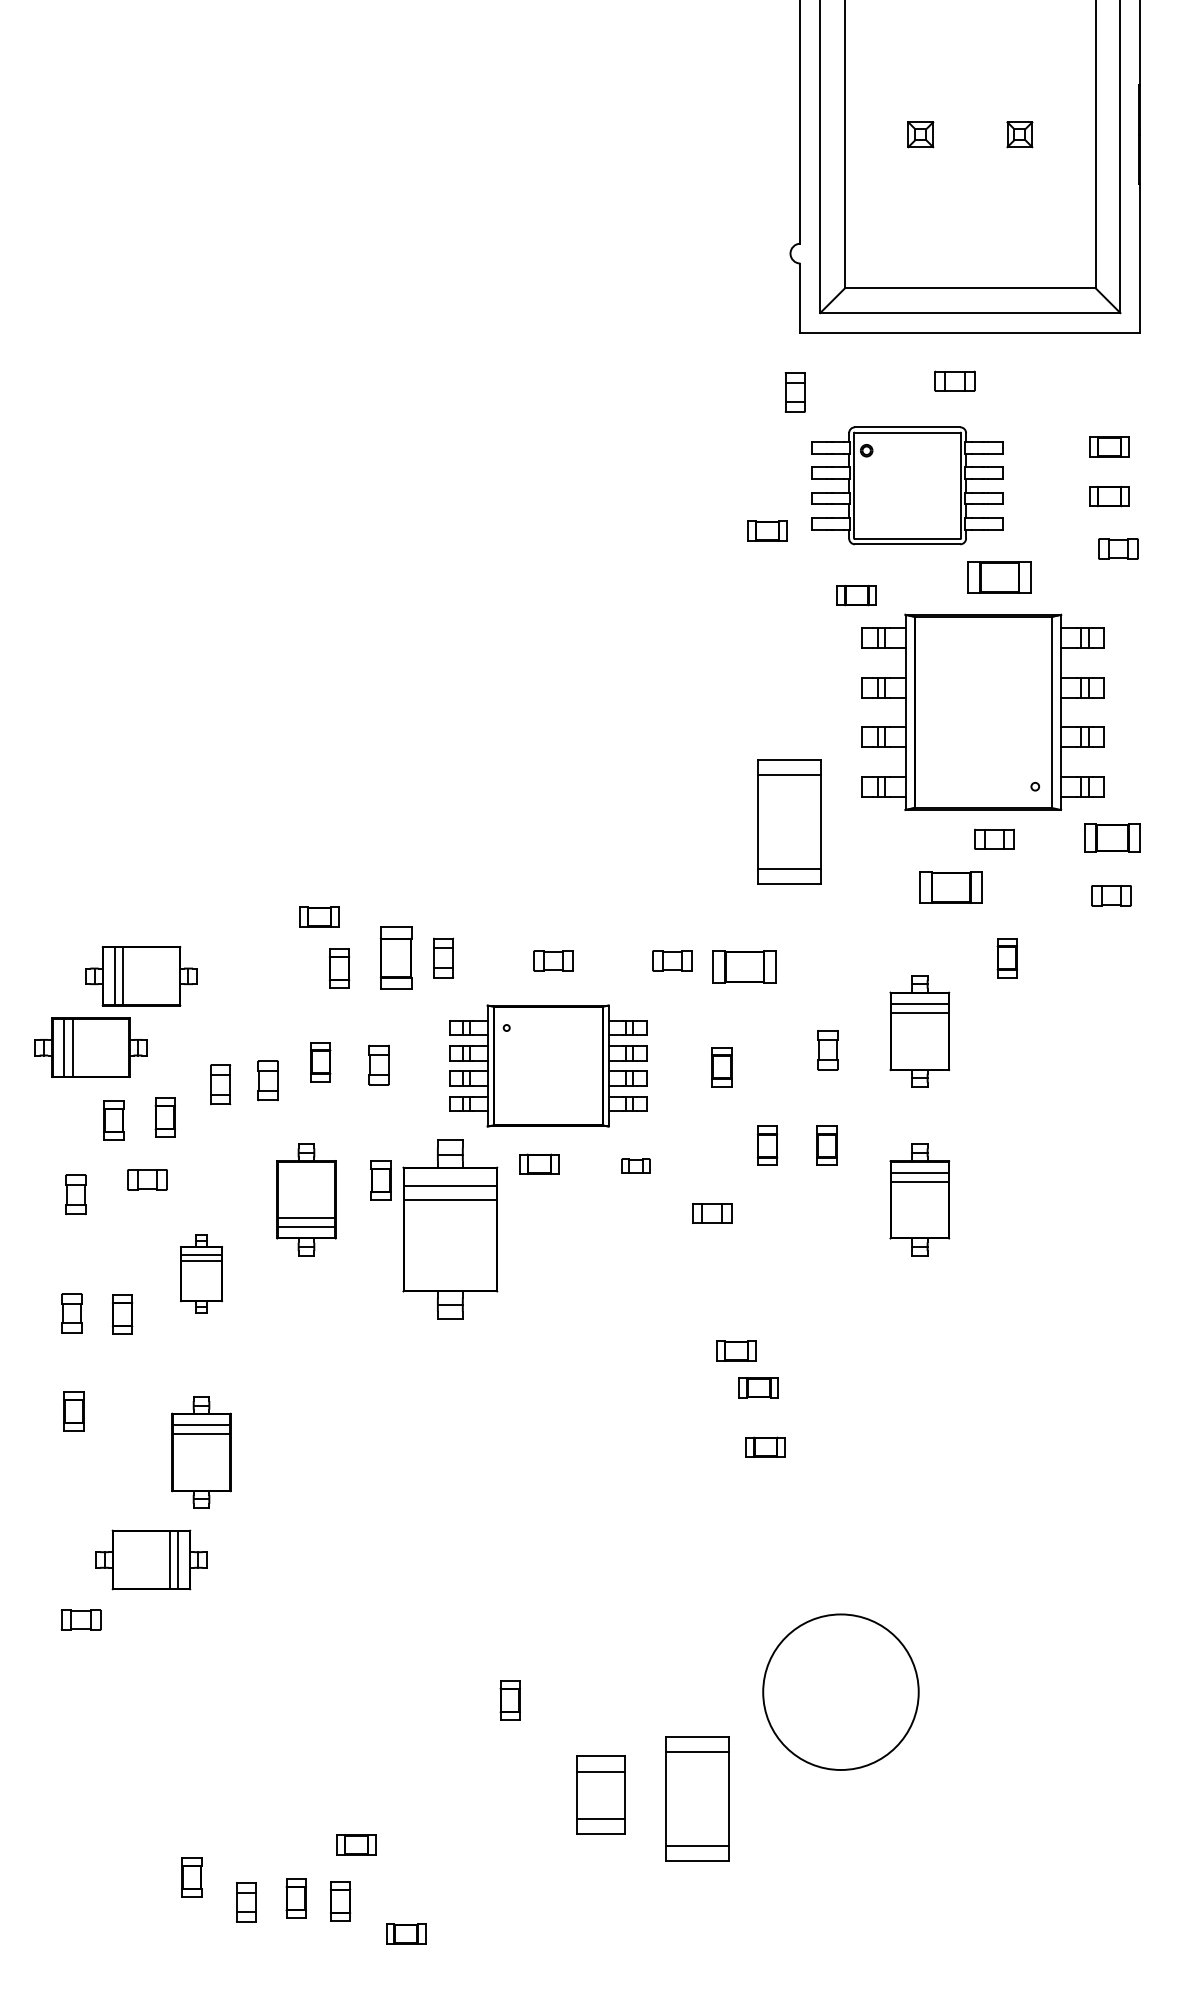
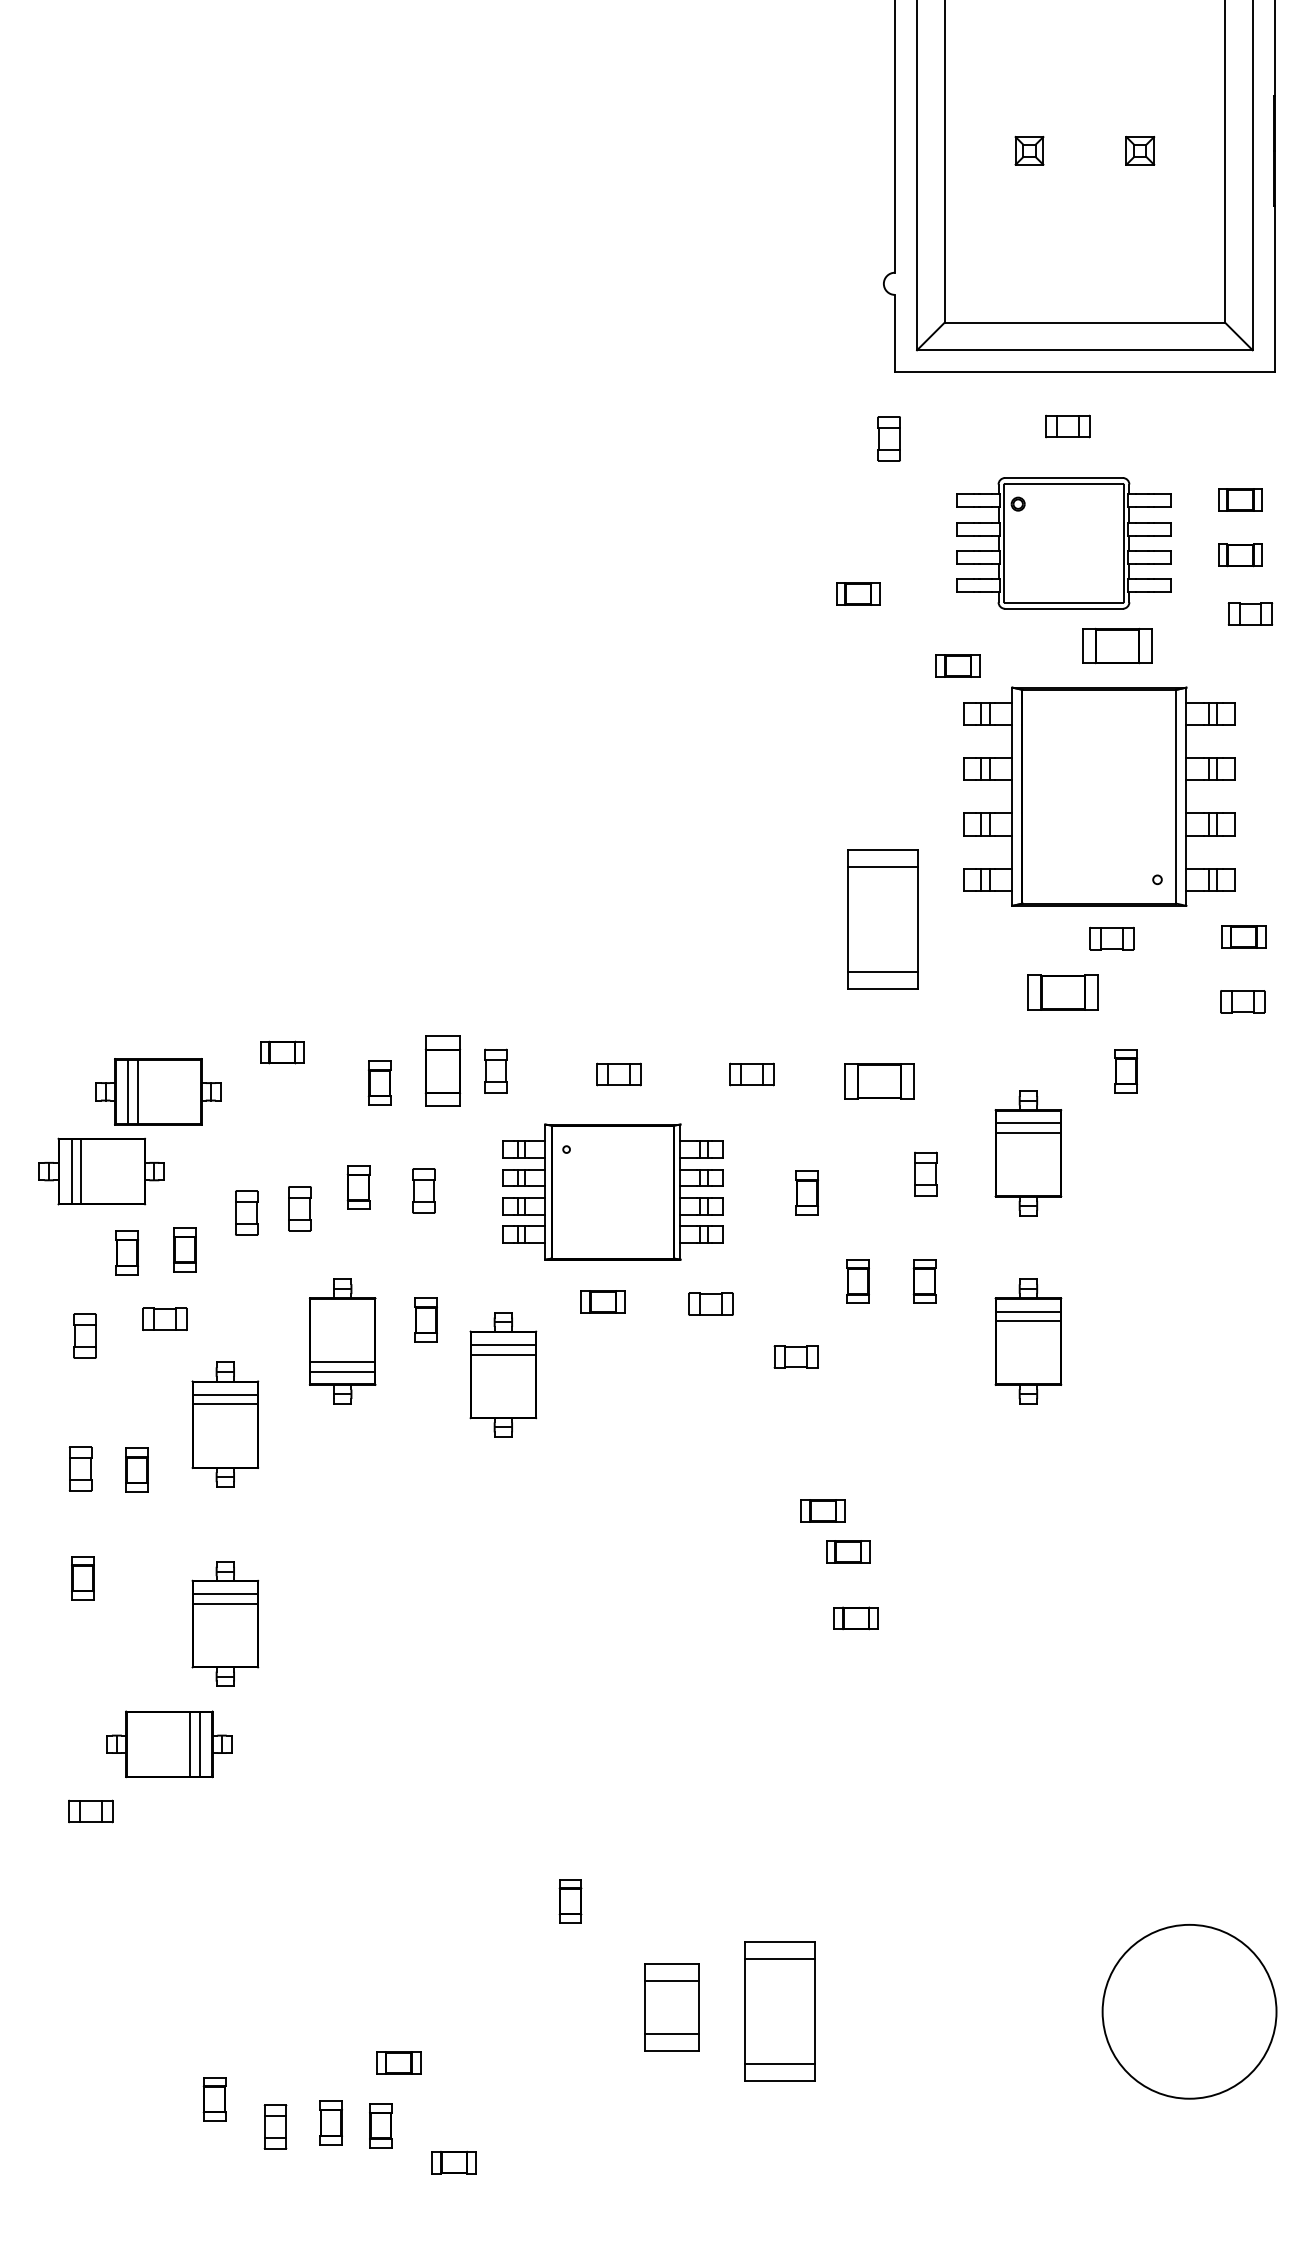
part: (907, 485) -> (1063, 543), moved
part: (1112, 837) -> (1243, 936), size x0.71
part: (319, 916) -> (282, 1051), moved
part: (744, 966) -> (879, 1080), moved
part: (635, 1165) -> (710, 1303), size x1.43
part: (449, 1229) -> (502, 1374), size x0.62
part: (201, 1273) -> (225, 1424), size x1.43
circle: (840, 1691) -> (1189, 2010), moved

